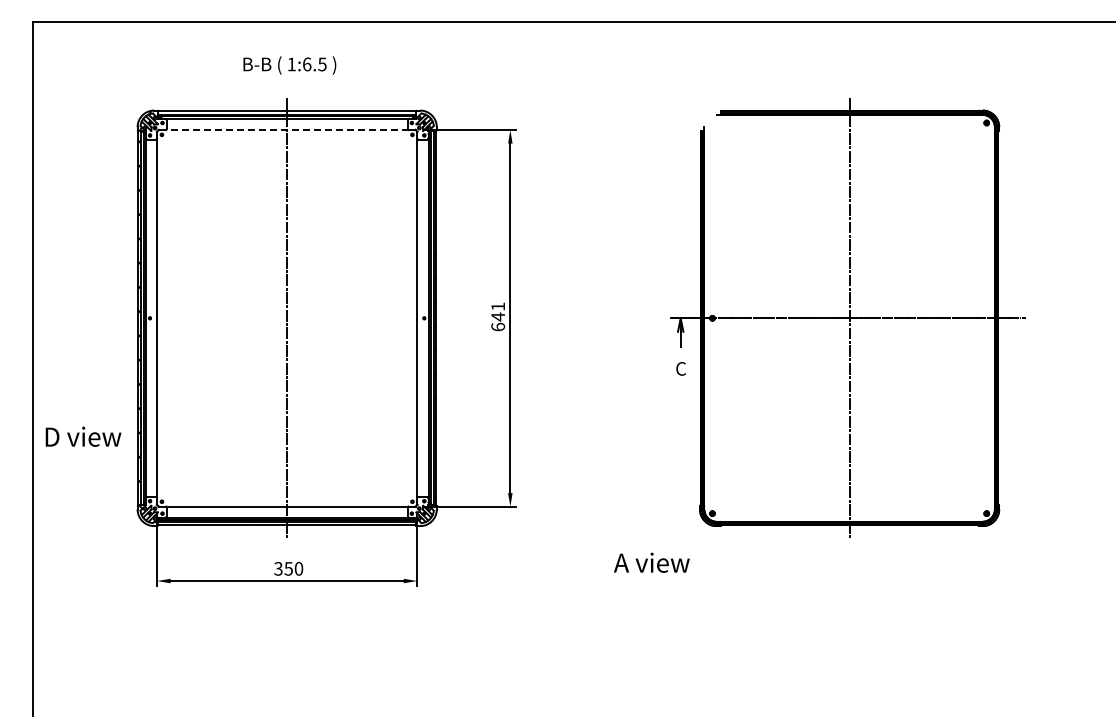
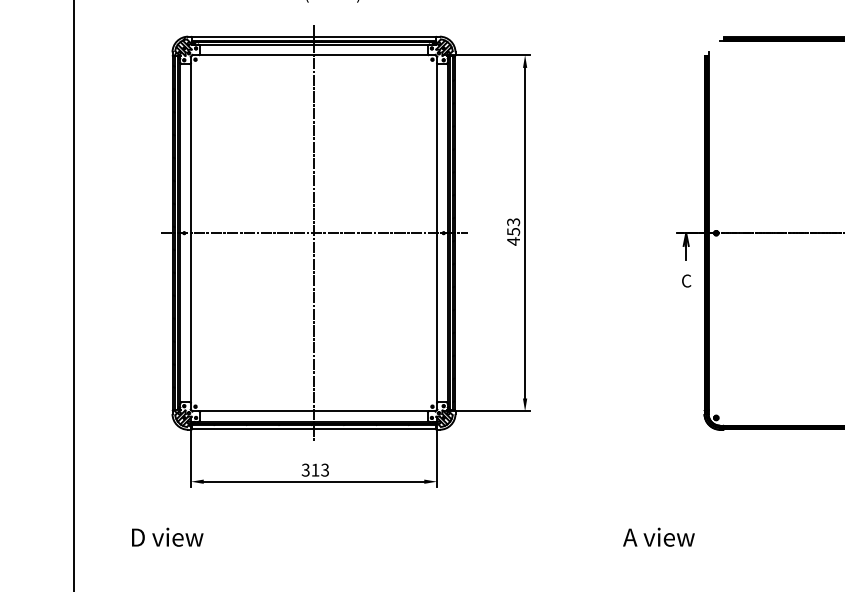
line: (286, 130) -> (313, 55), dashed -> solid
text: (498, 316) -> (513, 231), 641 -> 453
line: (286, 318) -> (313, 233), added
text: (83, 436) -> (167, 537), moved
text: (651, 562) -> (658, 537), moved
text: (293, 568) -> (319, 469), 350 -> 313

